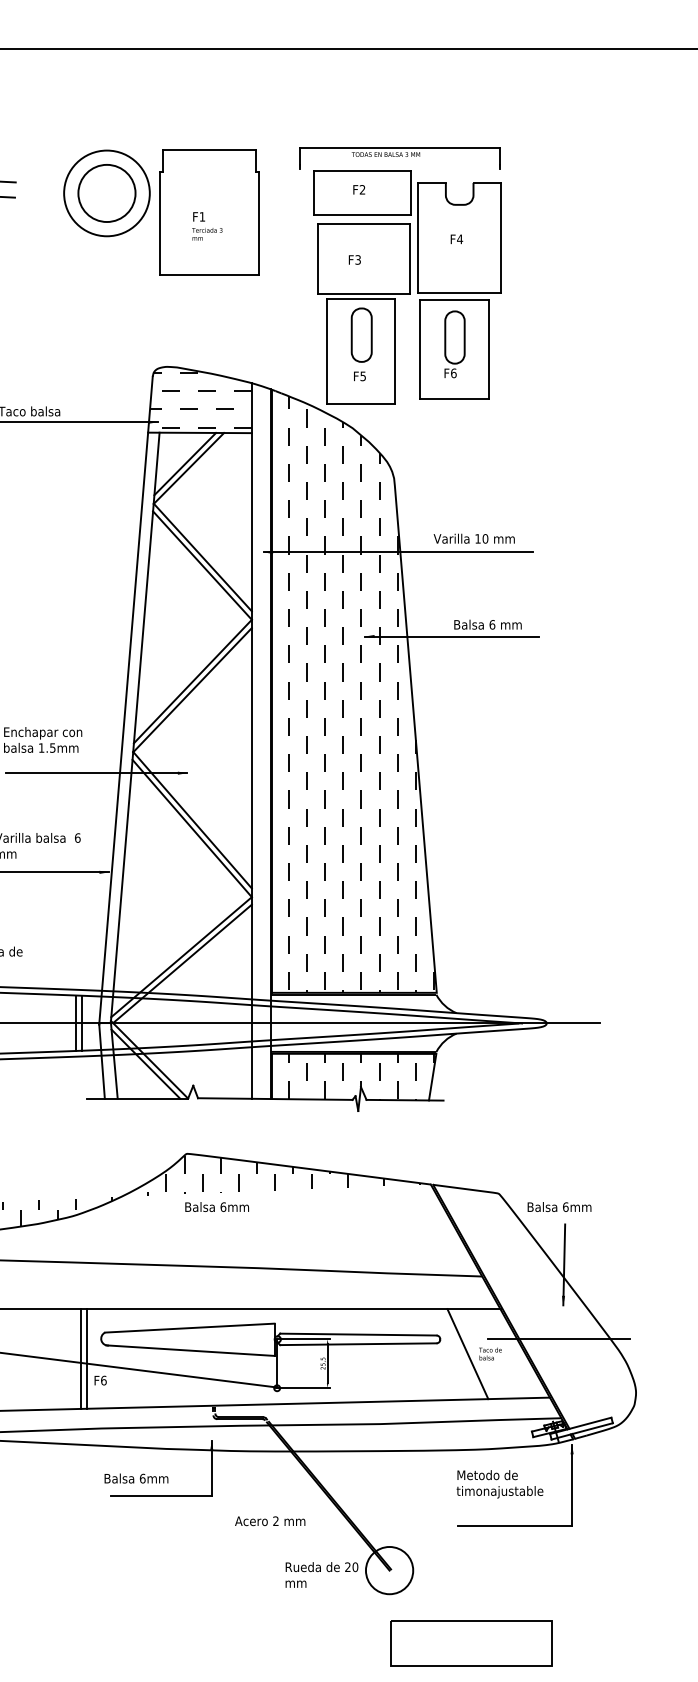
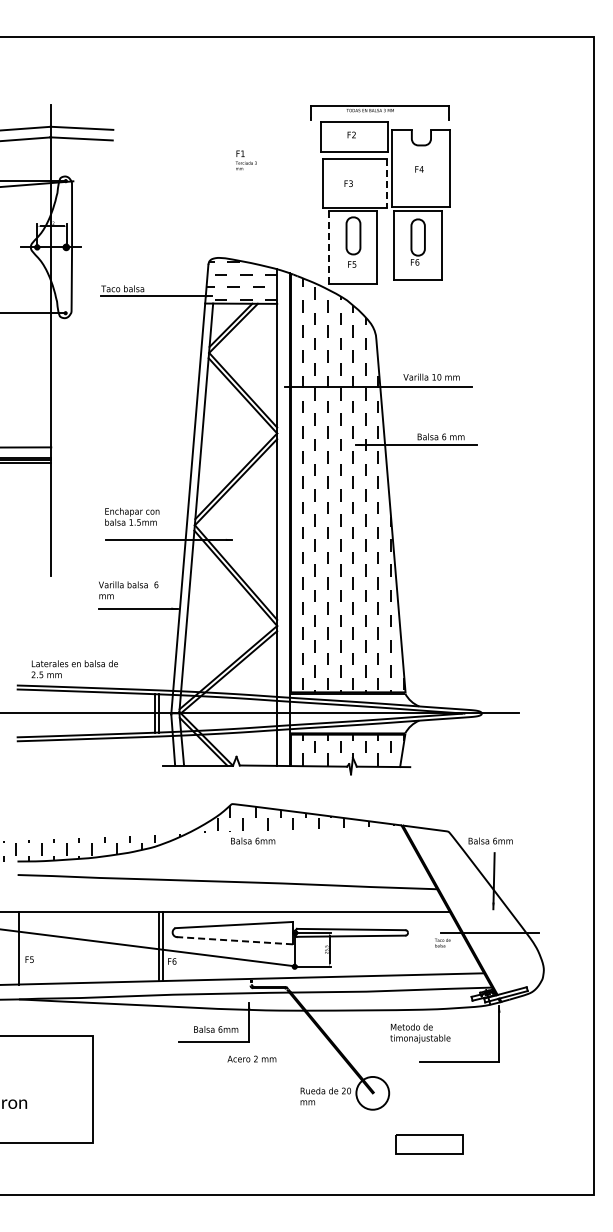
part: (161, 212) -> (214, 150), removed
line: (409, 259) -> (386, 183), solid -> dashed
line: (327, 351) -> (329, 247), solid -> dashed
line: (190, 1350) -> (234, 940), solid -> dashed
line: (466, 1353) -> (426, 942), removed
text: (137, 1478) -> (216, 1029), moved
text: (500, 1484) -> (420, 1033), moved
text: (269, 1520) -> (251, 1058), moved
part: (471, 1642) -> (429, 1143), size x0.6

